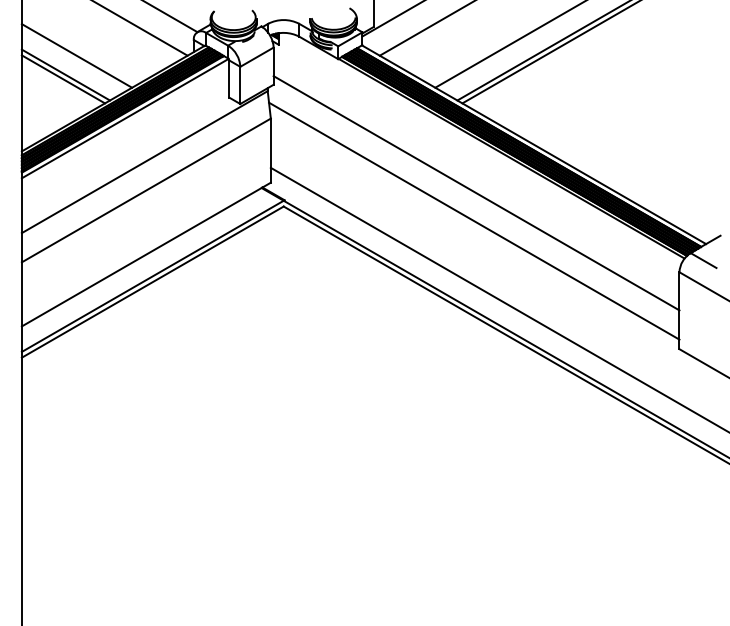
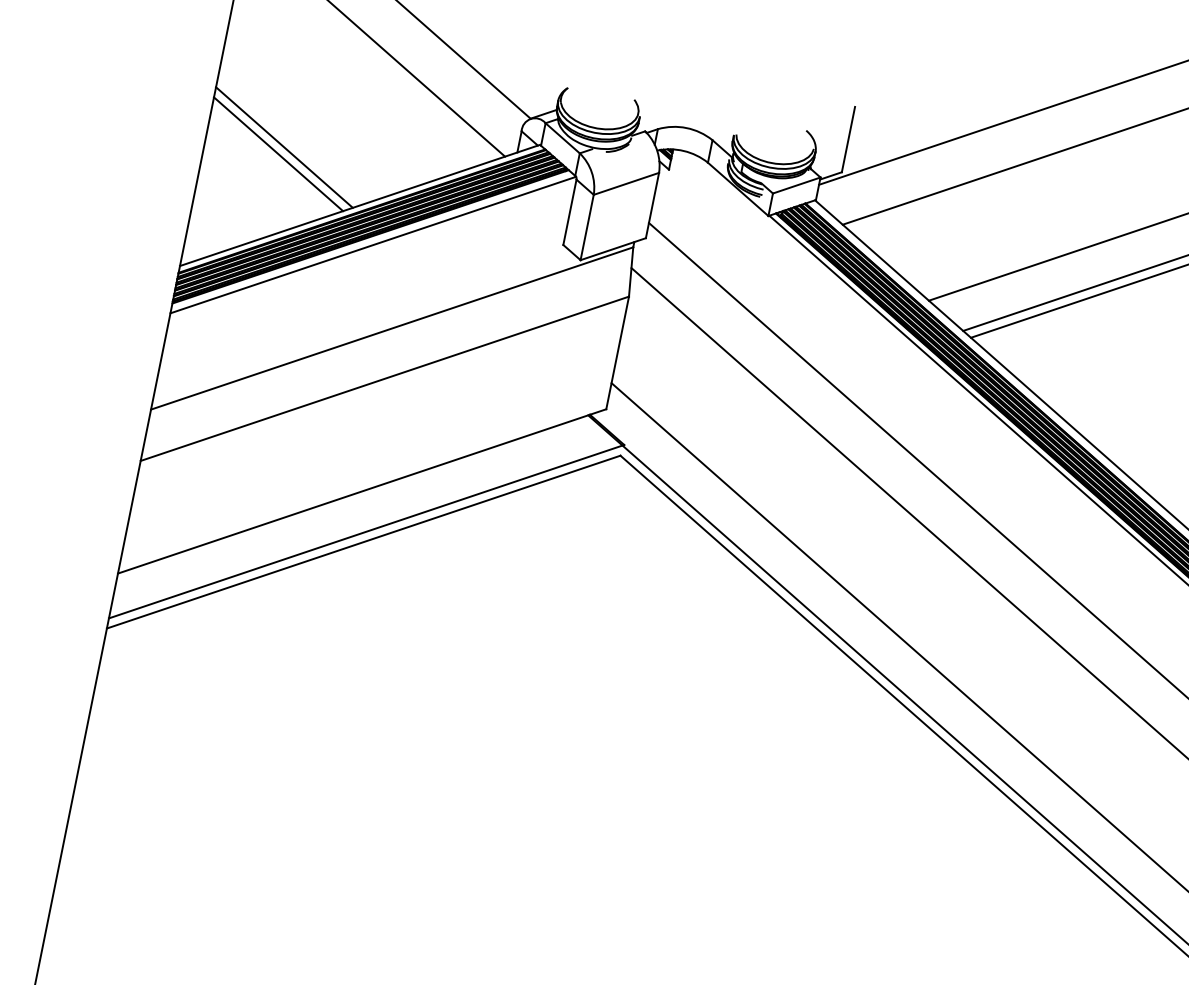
line: (76, 55) -> (309, 116), removed

